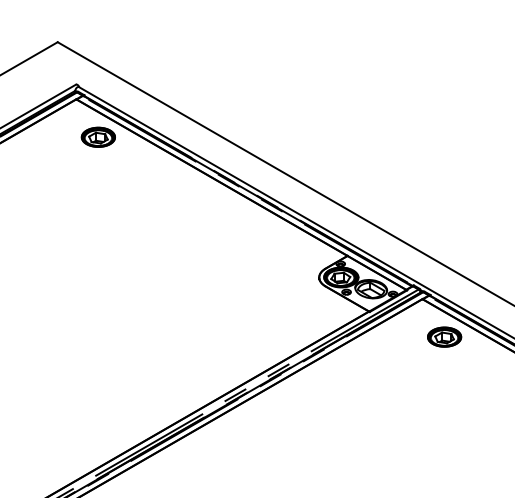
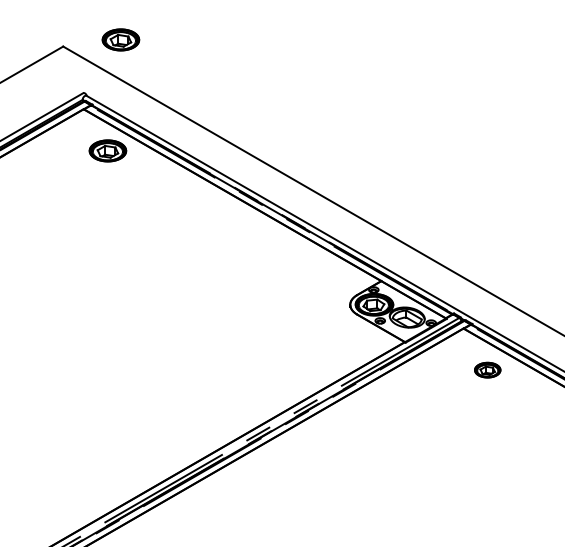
part: (109, 35) -> (120, 39), added
part: (444, 336) -> (487, 369), size x0.7

